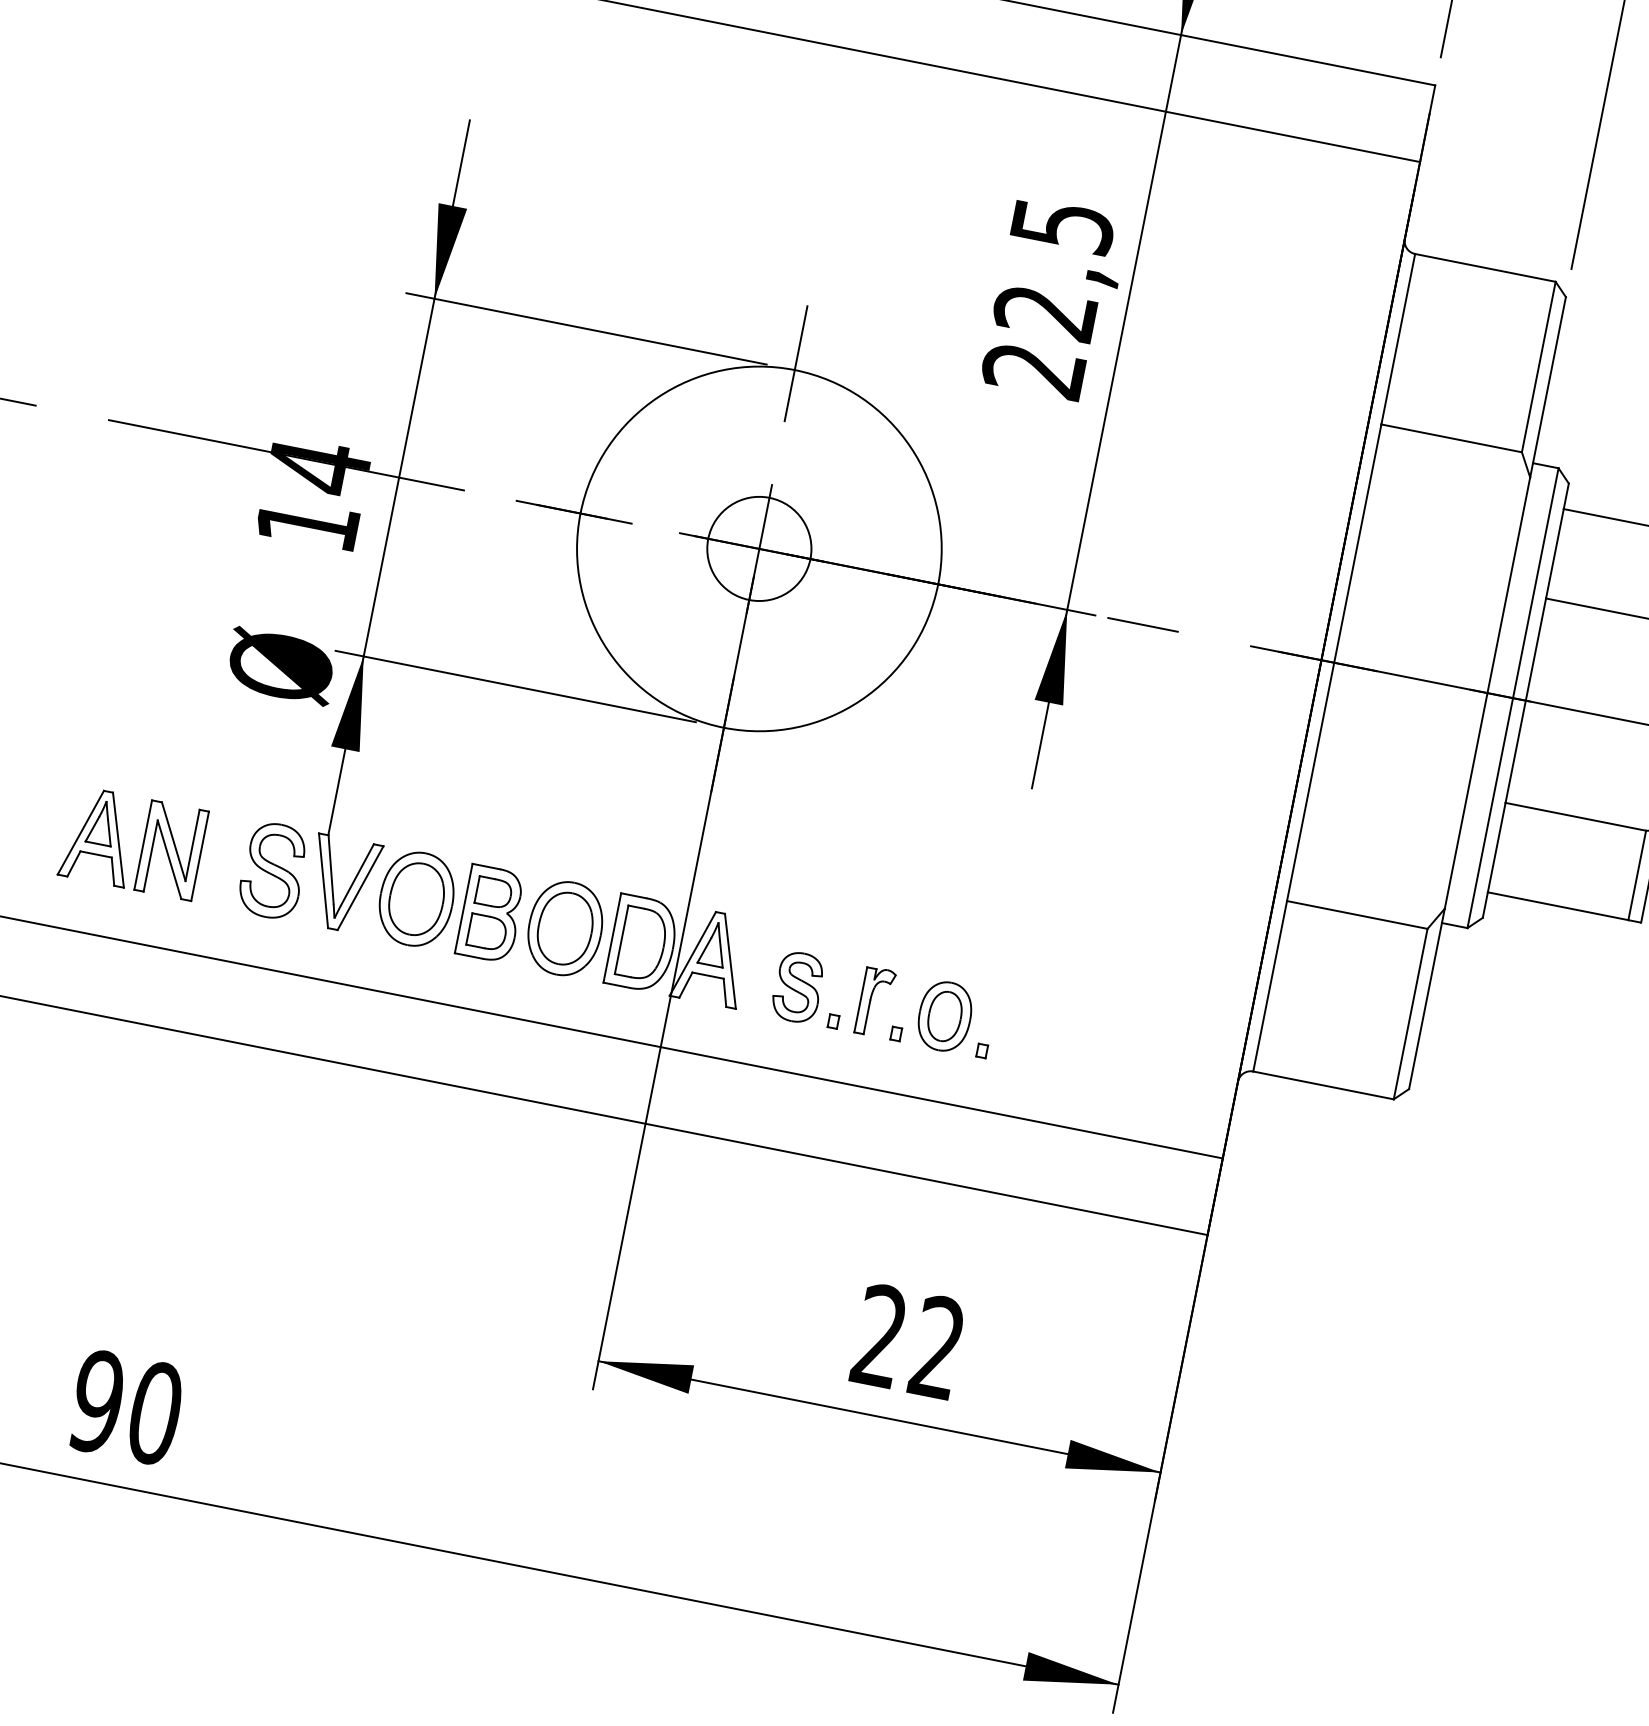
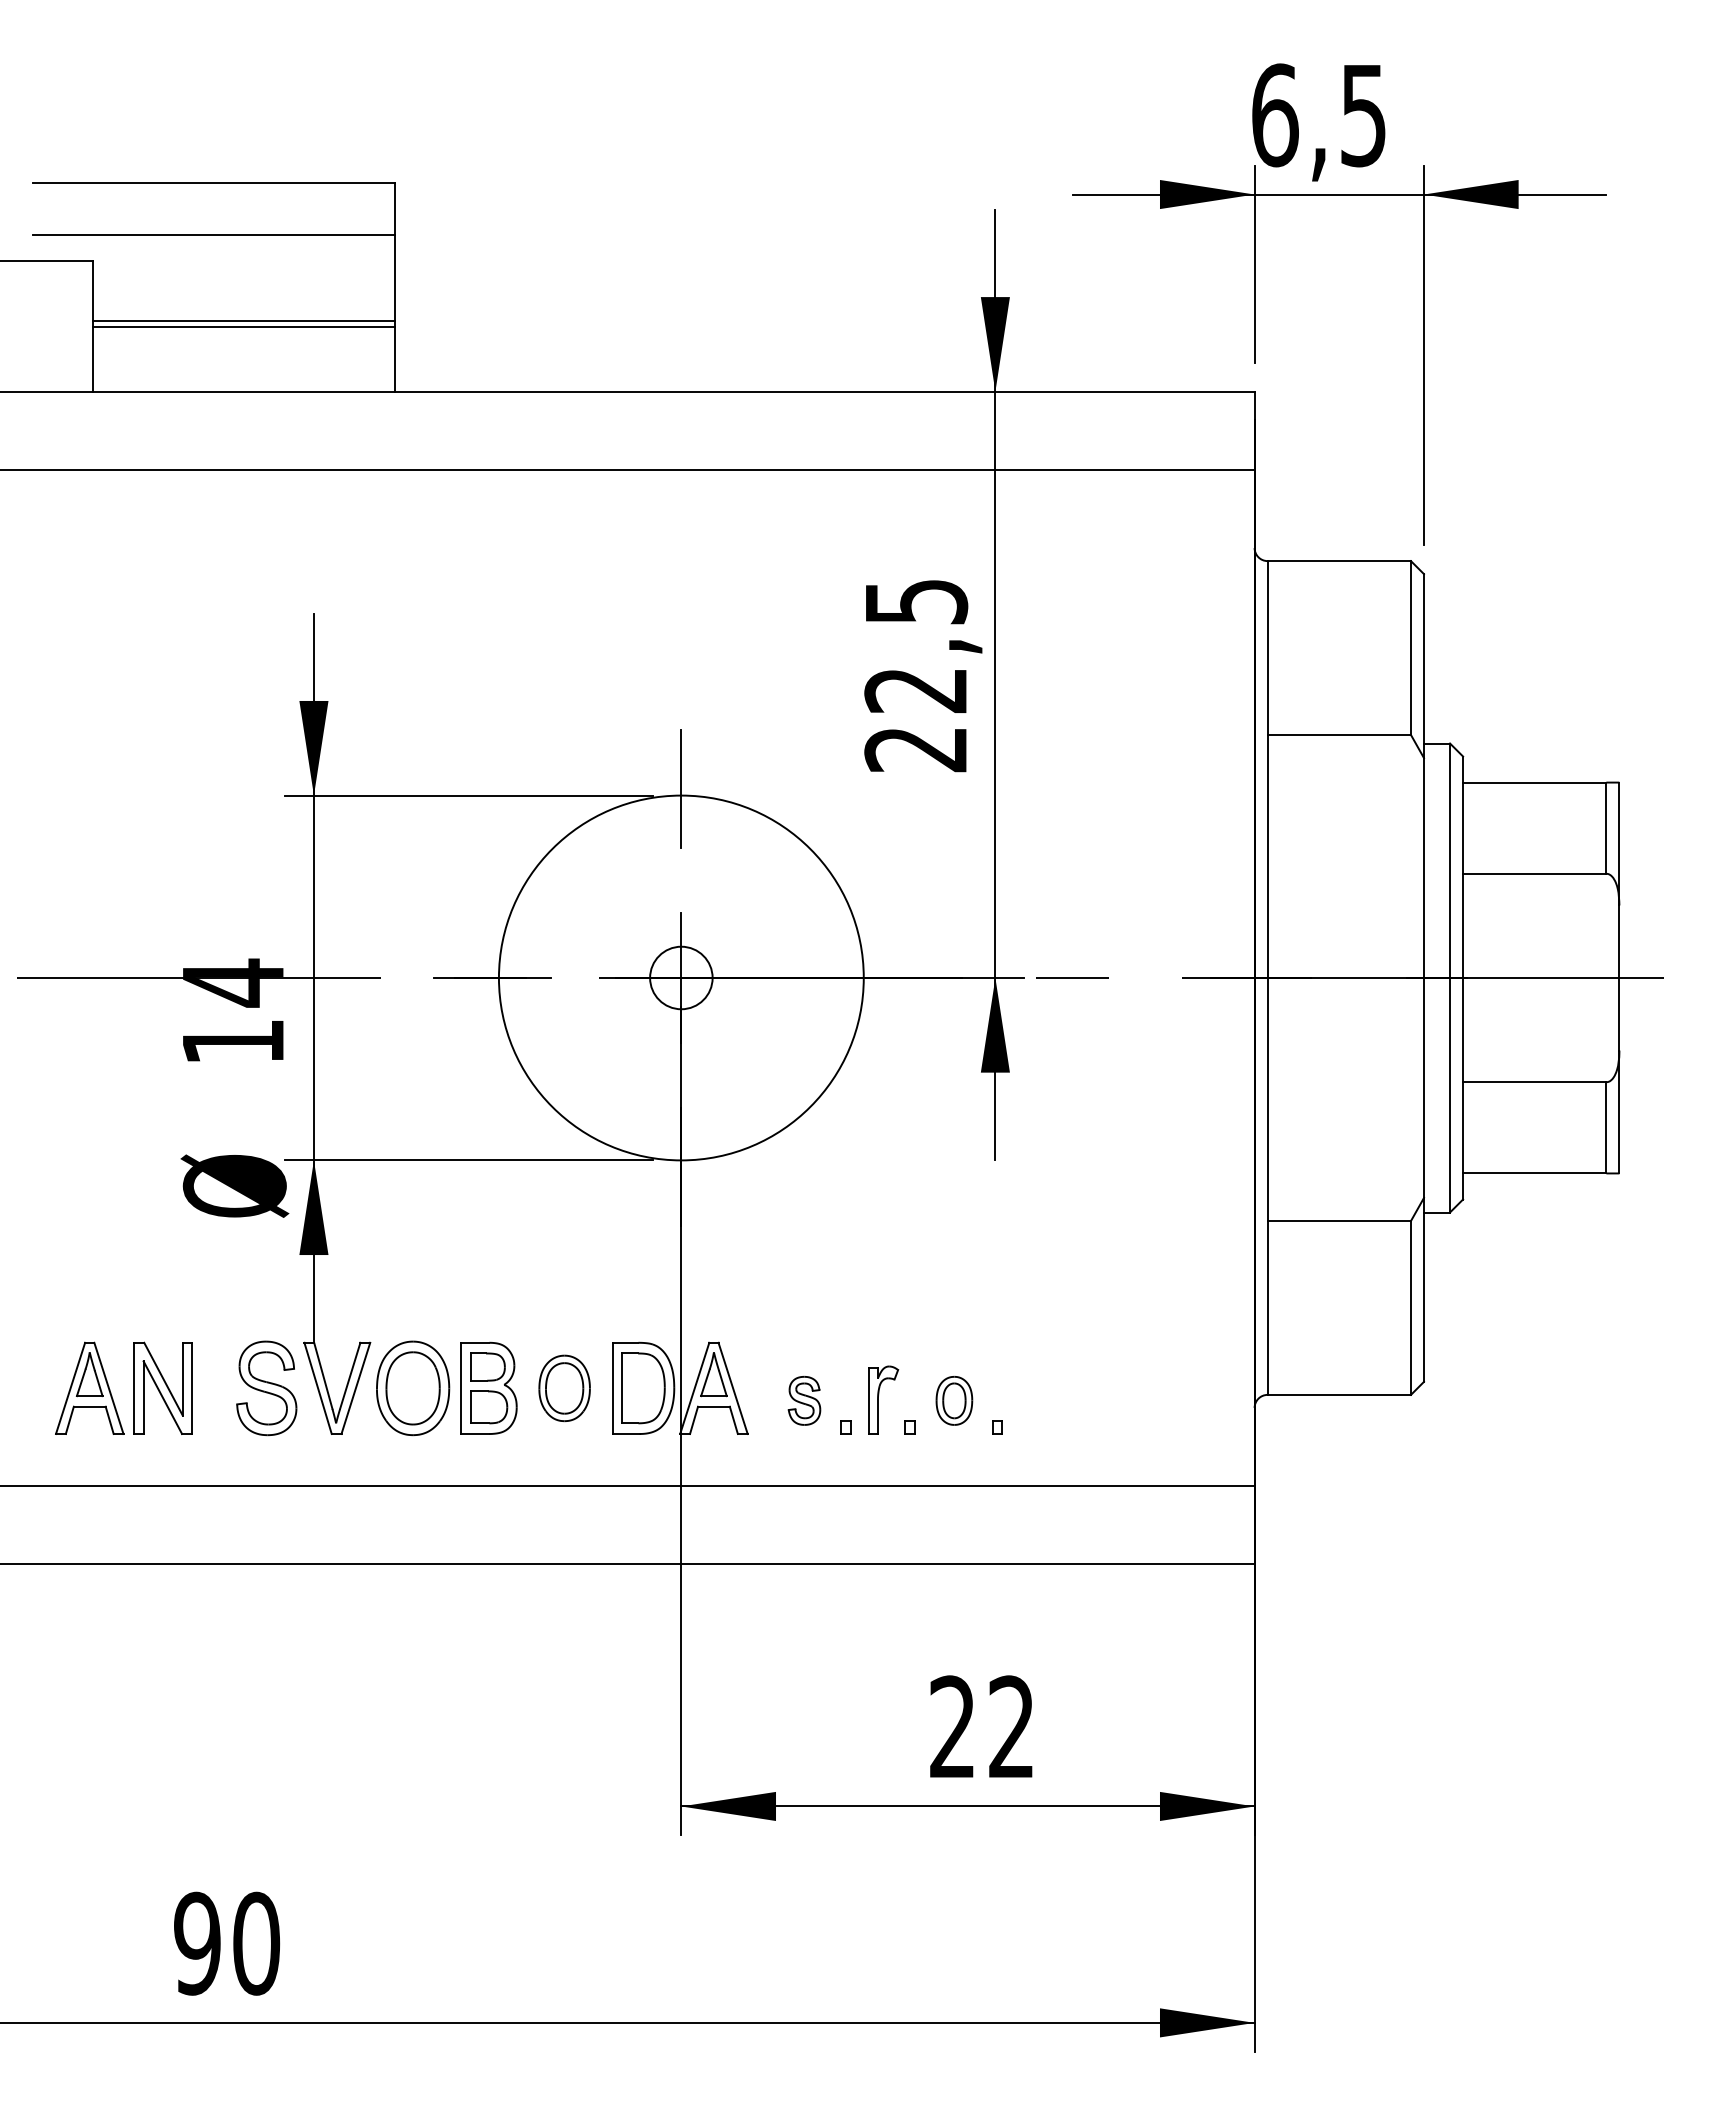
circle: (759, 548) -> (681, 977), size x0.6
part: (565, 928) -> (564, 1388), size x0.7
part: (798, 987) -> (804, 1400), size x0.7
part: (945, 1016) -> (954, 1400), size x0.7

